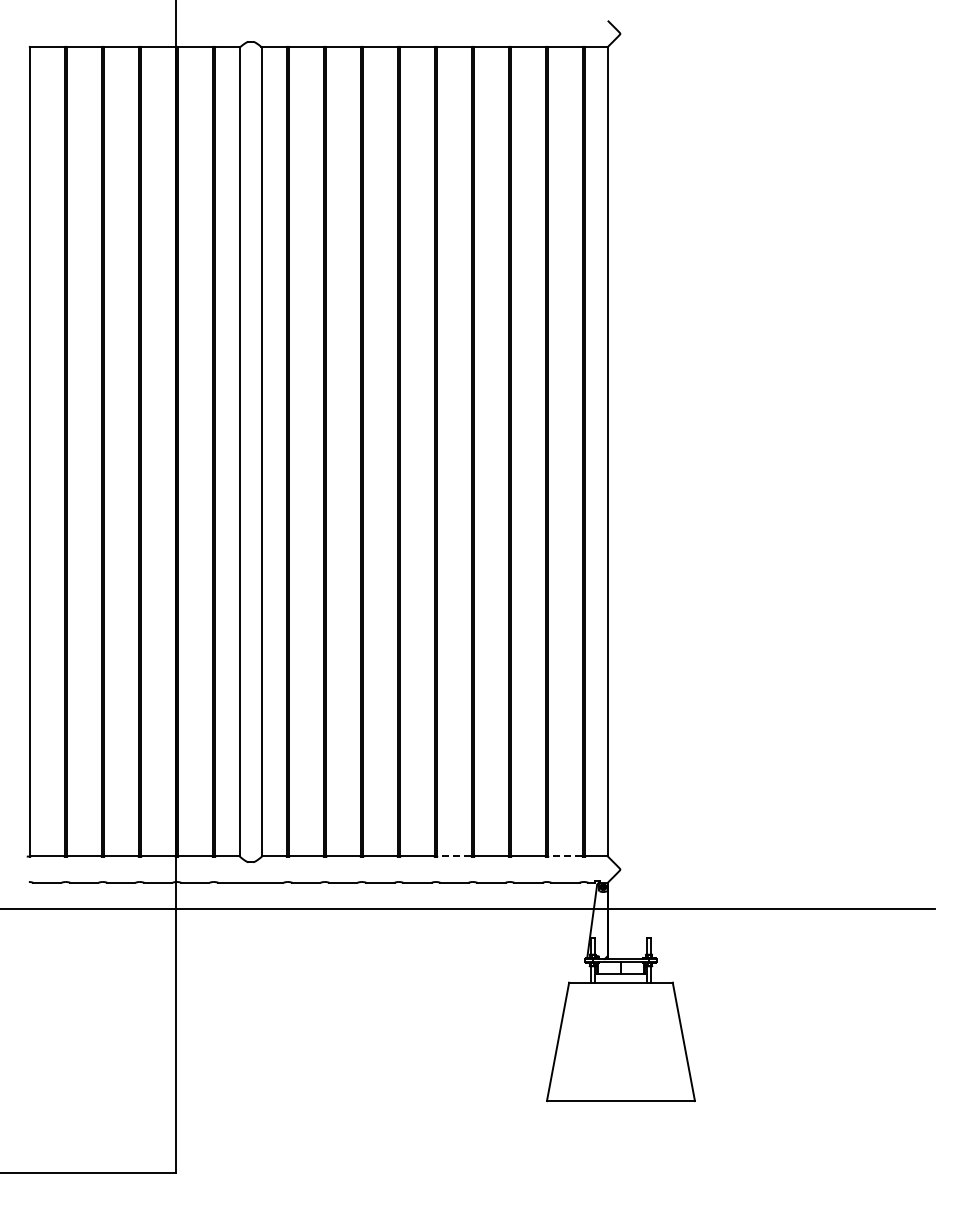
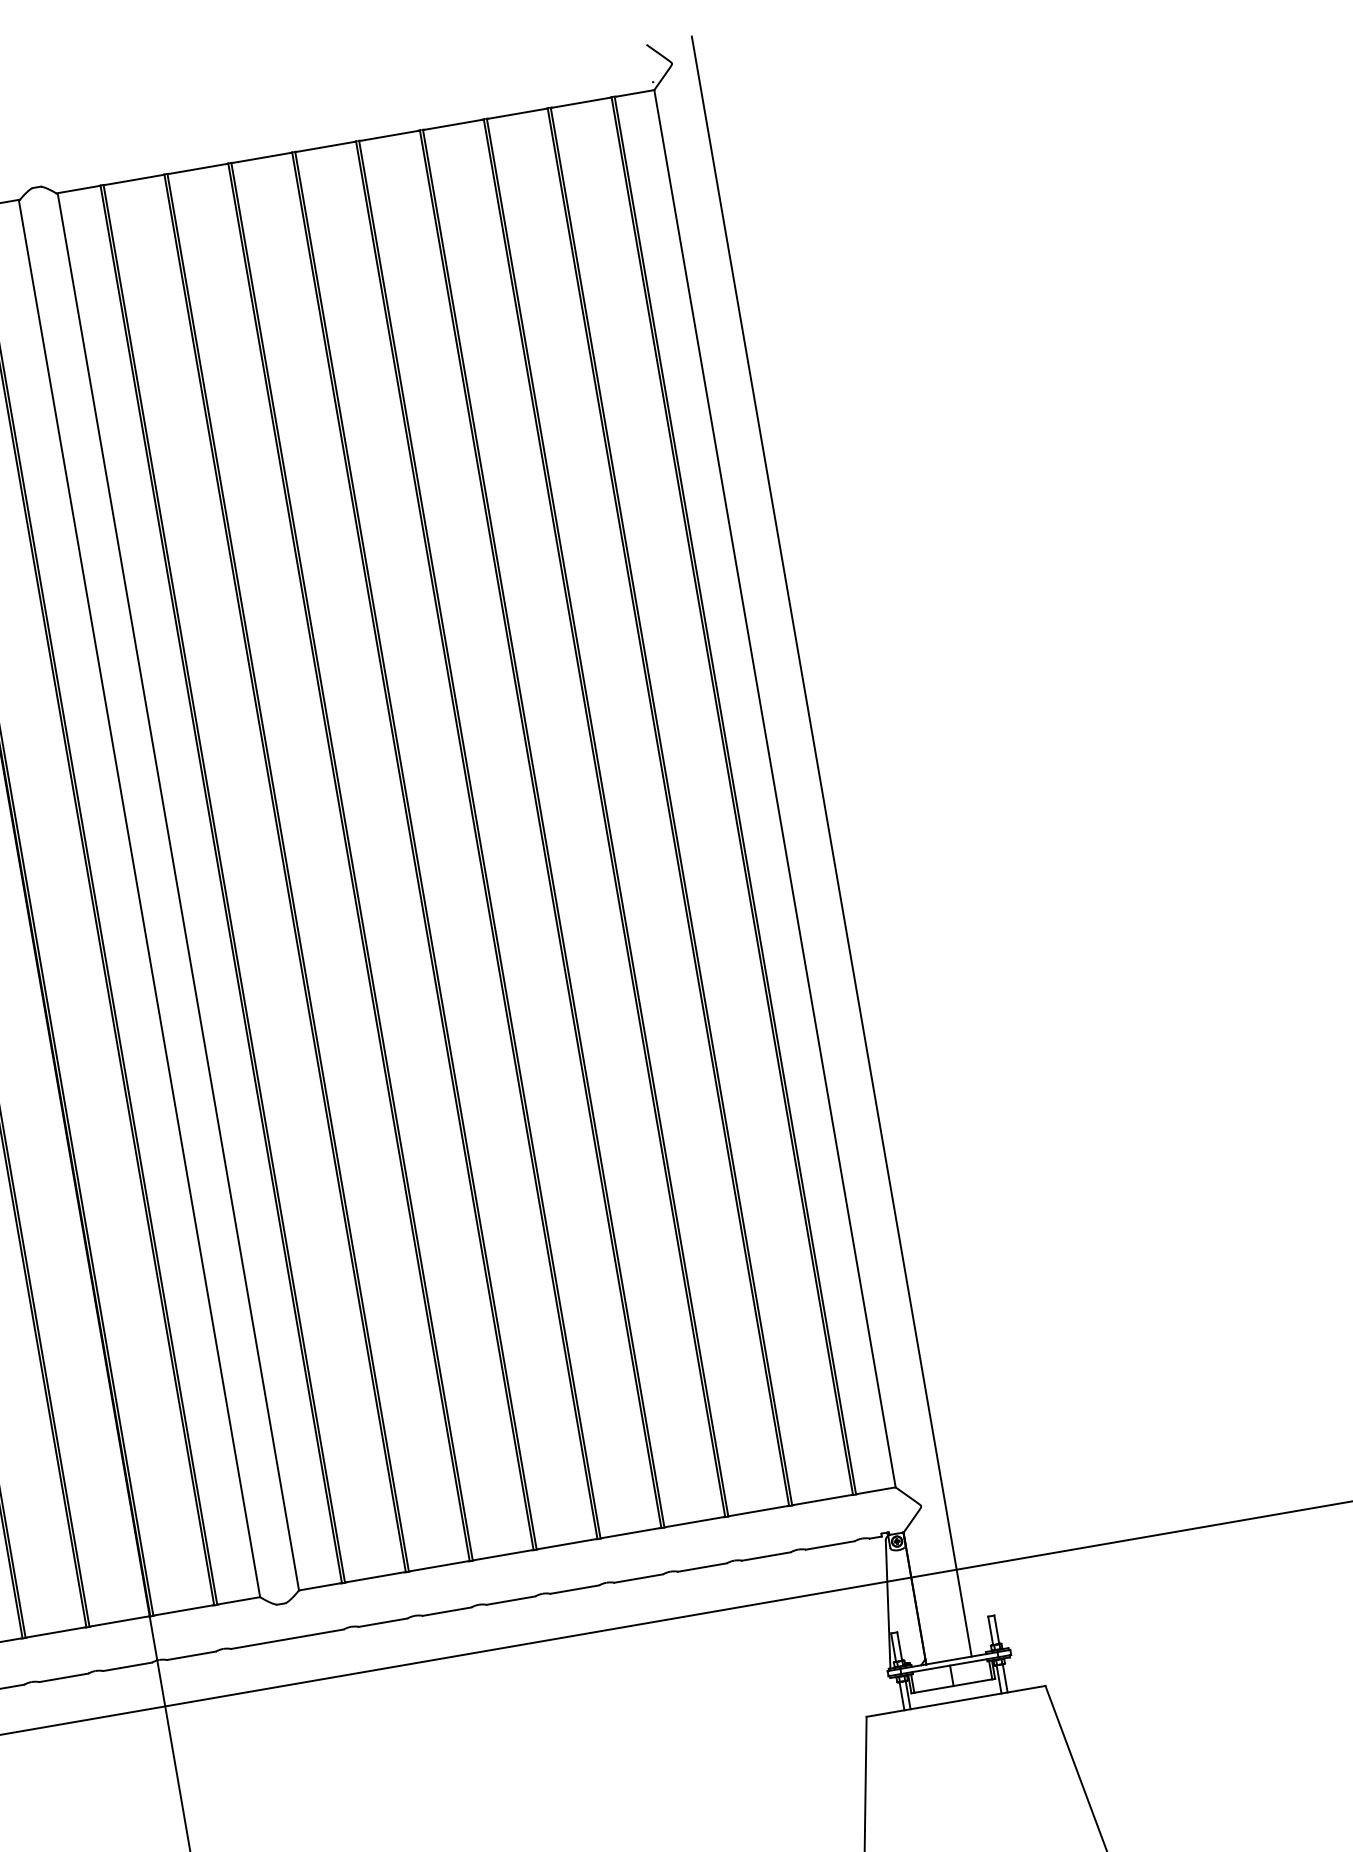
line: (634, 489) -> (832, 845), added
line: (453, 856) -> (629, 1533), dashed -> solid
line: (564, 856) -> (820, 1500), dashed -> solid

